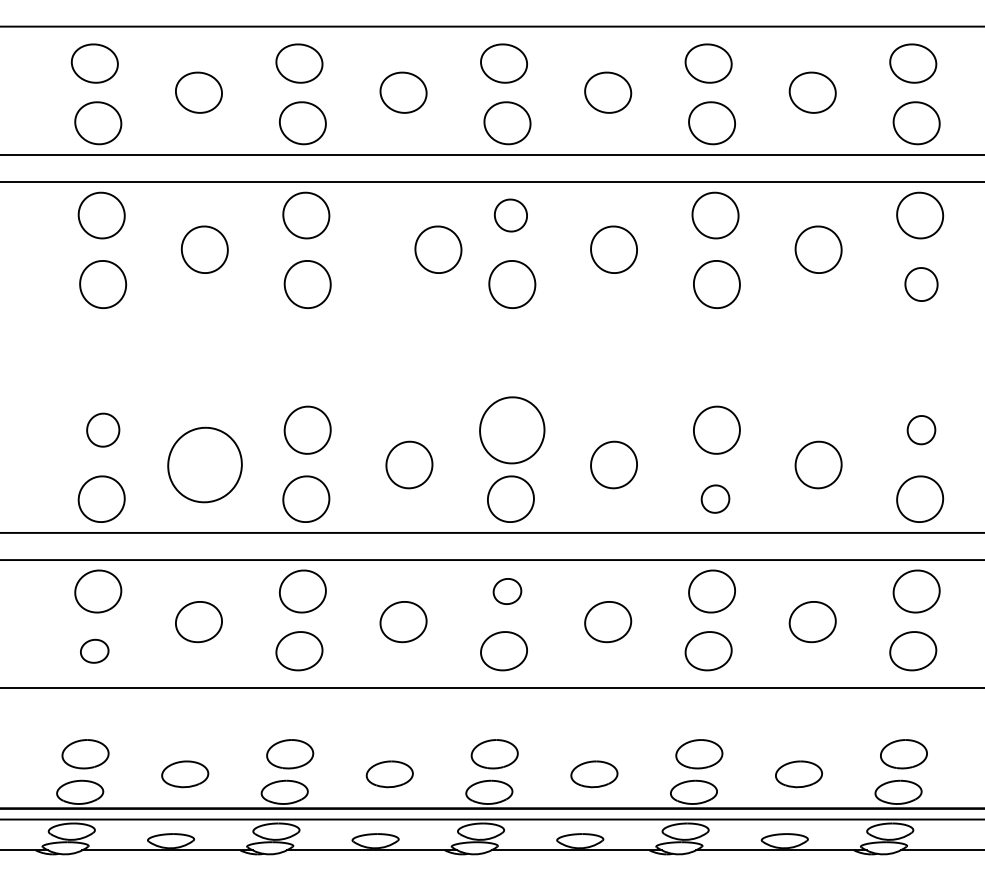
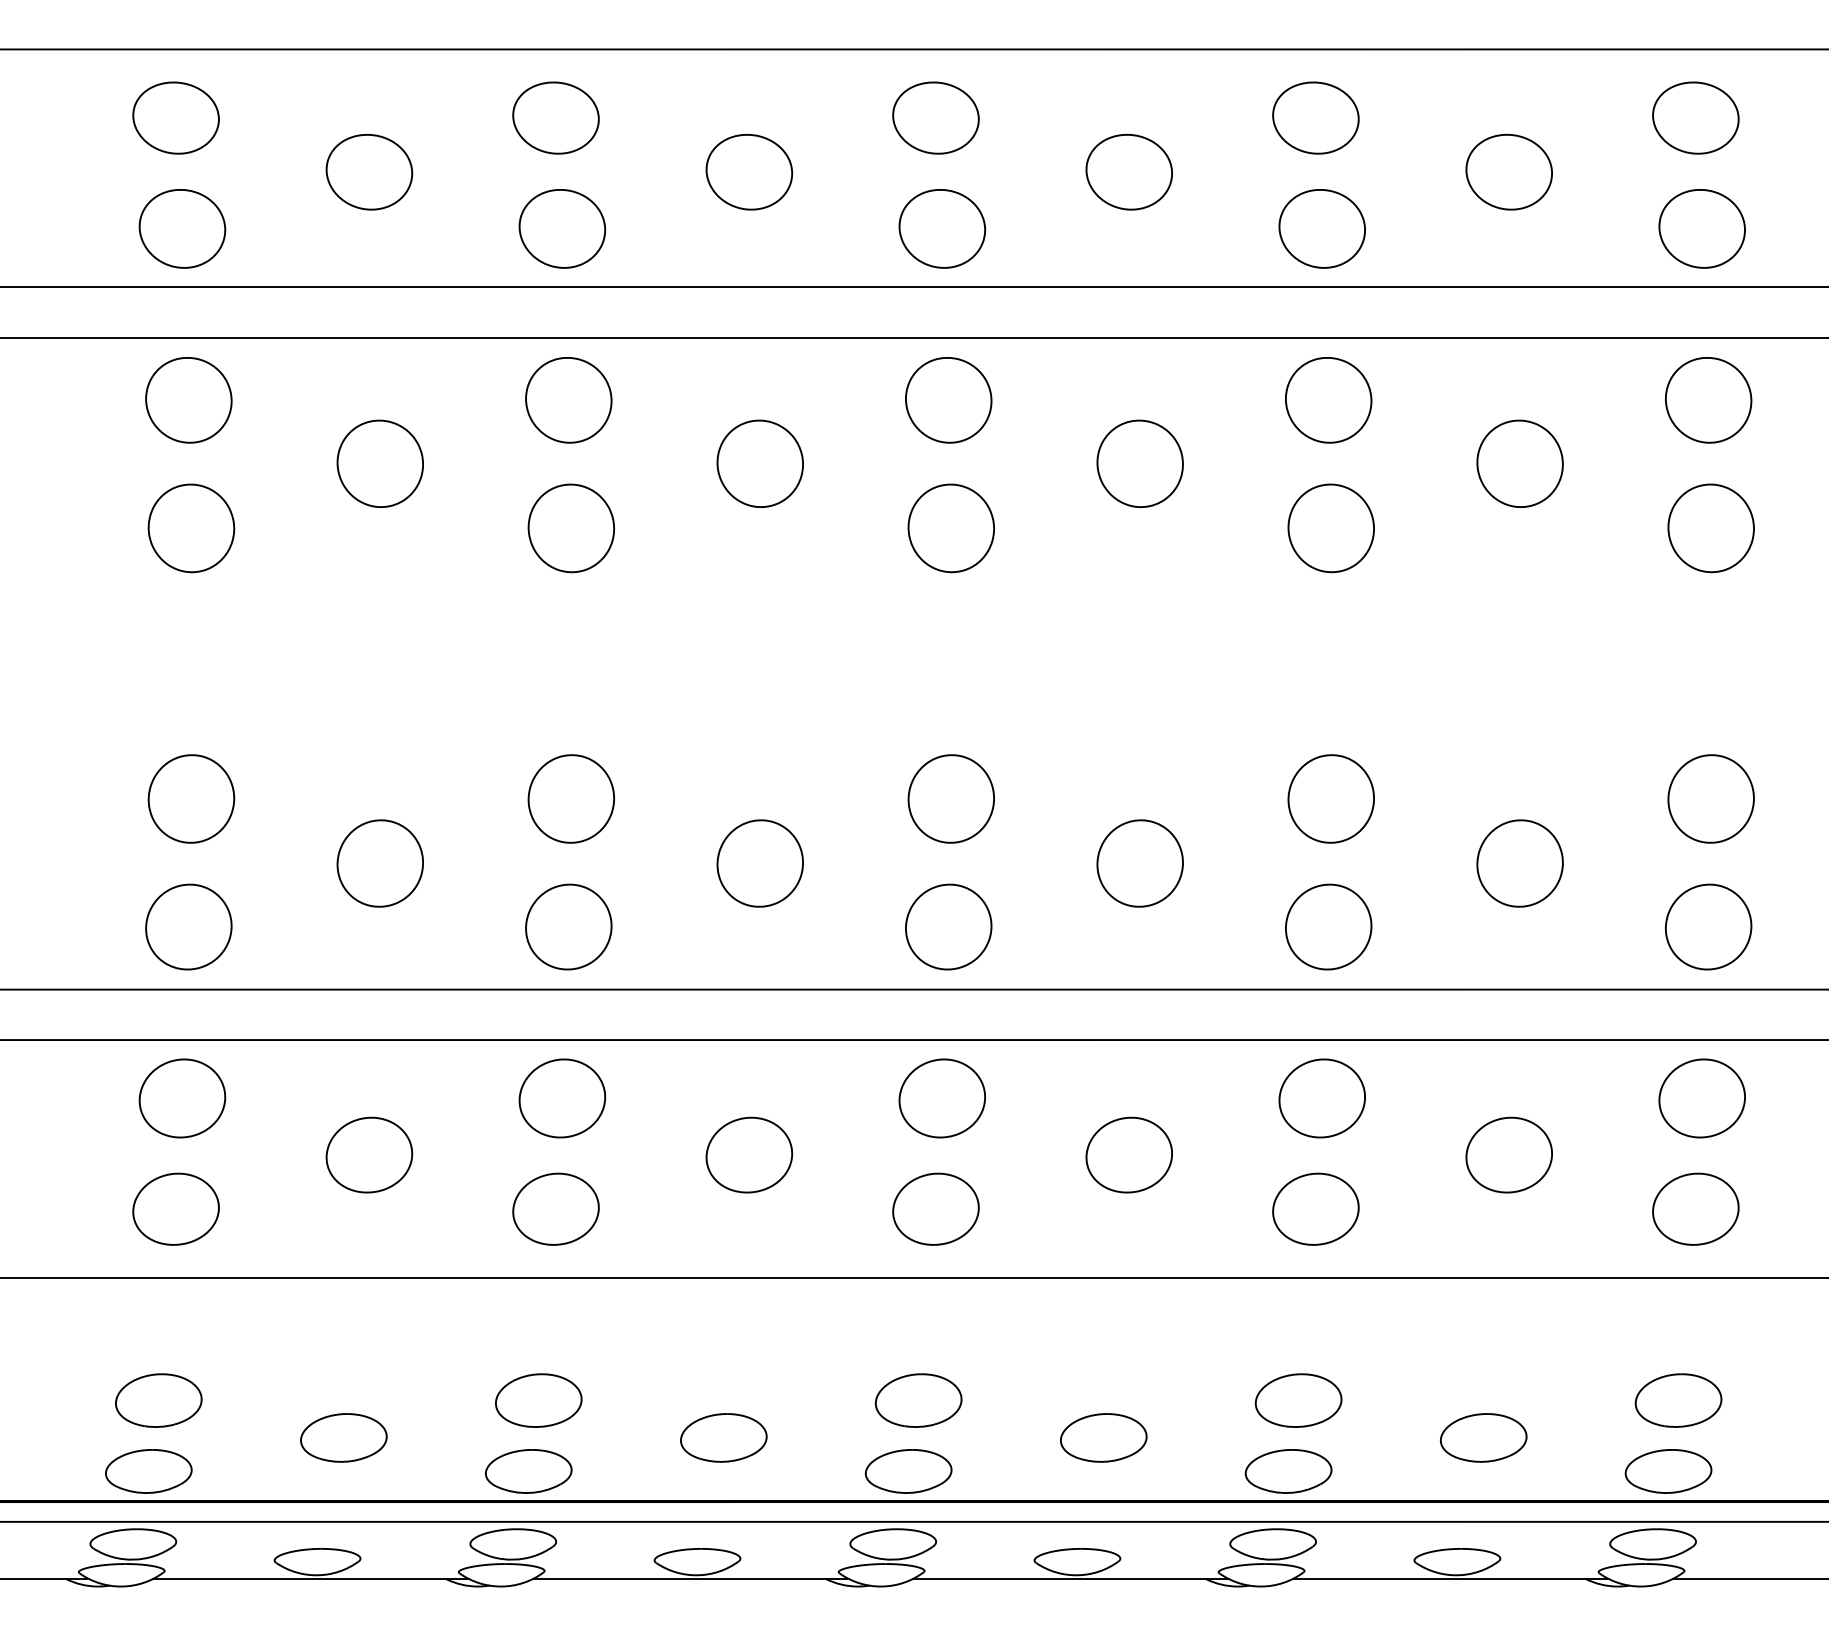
part: (510, 215) -> (947, 400), size x1.43
part: (438, 249) -> (760, 463), moved
part: (921, 284) -> (1711, 528), size x1.43
part: (103, 429) -> (192, 797), size x1.43
part: (512, 429) -> (951, 797), size x0.71
part: (921, 429) -> (1711, 797), size x1.67
part: (204, 464) -> (379, 862), size x0.62
part: (715, 498) -> (1328, 925), size x1.67
part: (507, 591) -> (942, 1098), size x1.67
part: (94, 651) -> (175, 1209), size x1.67

